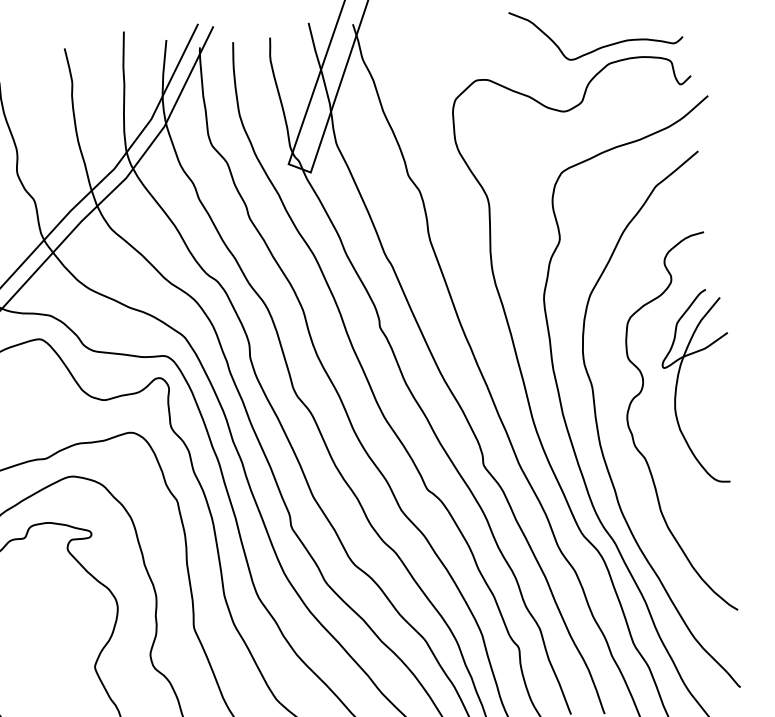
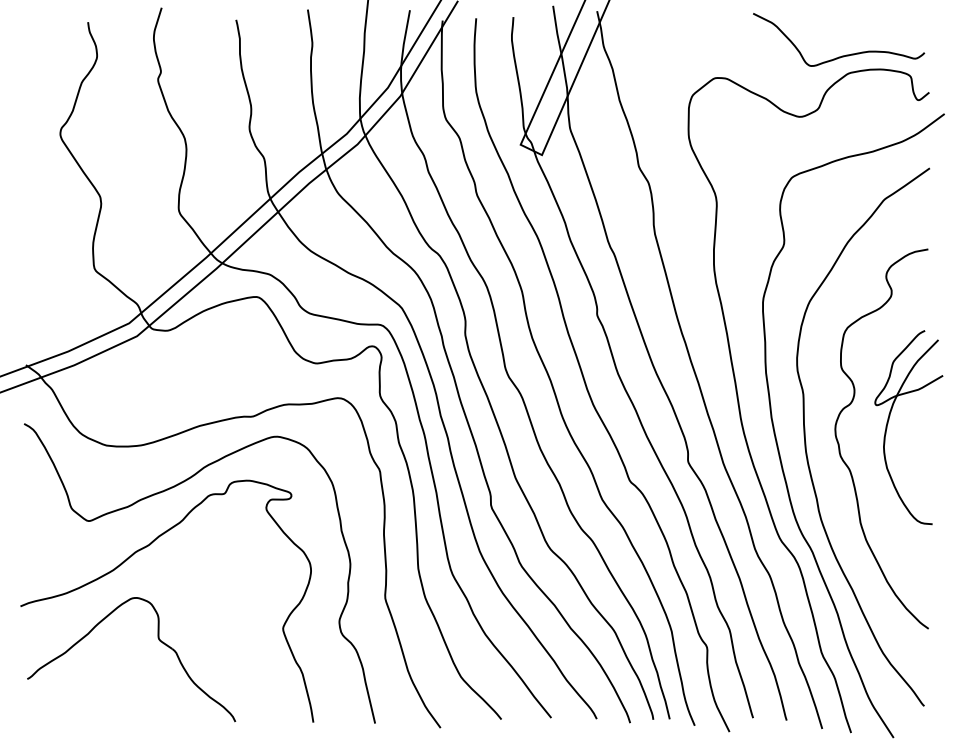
part: (678, 382) -> (889, 420), moved

